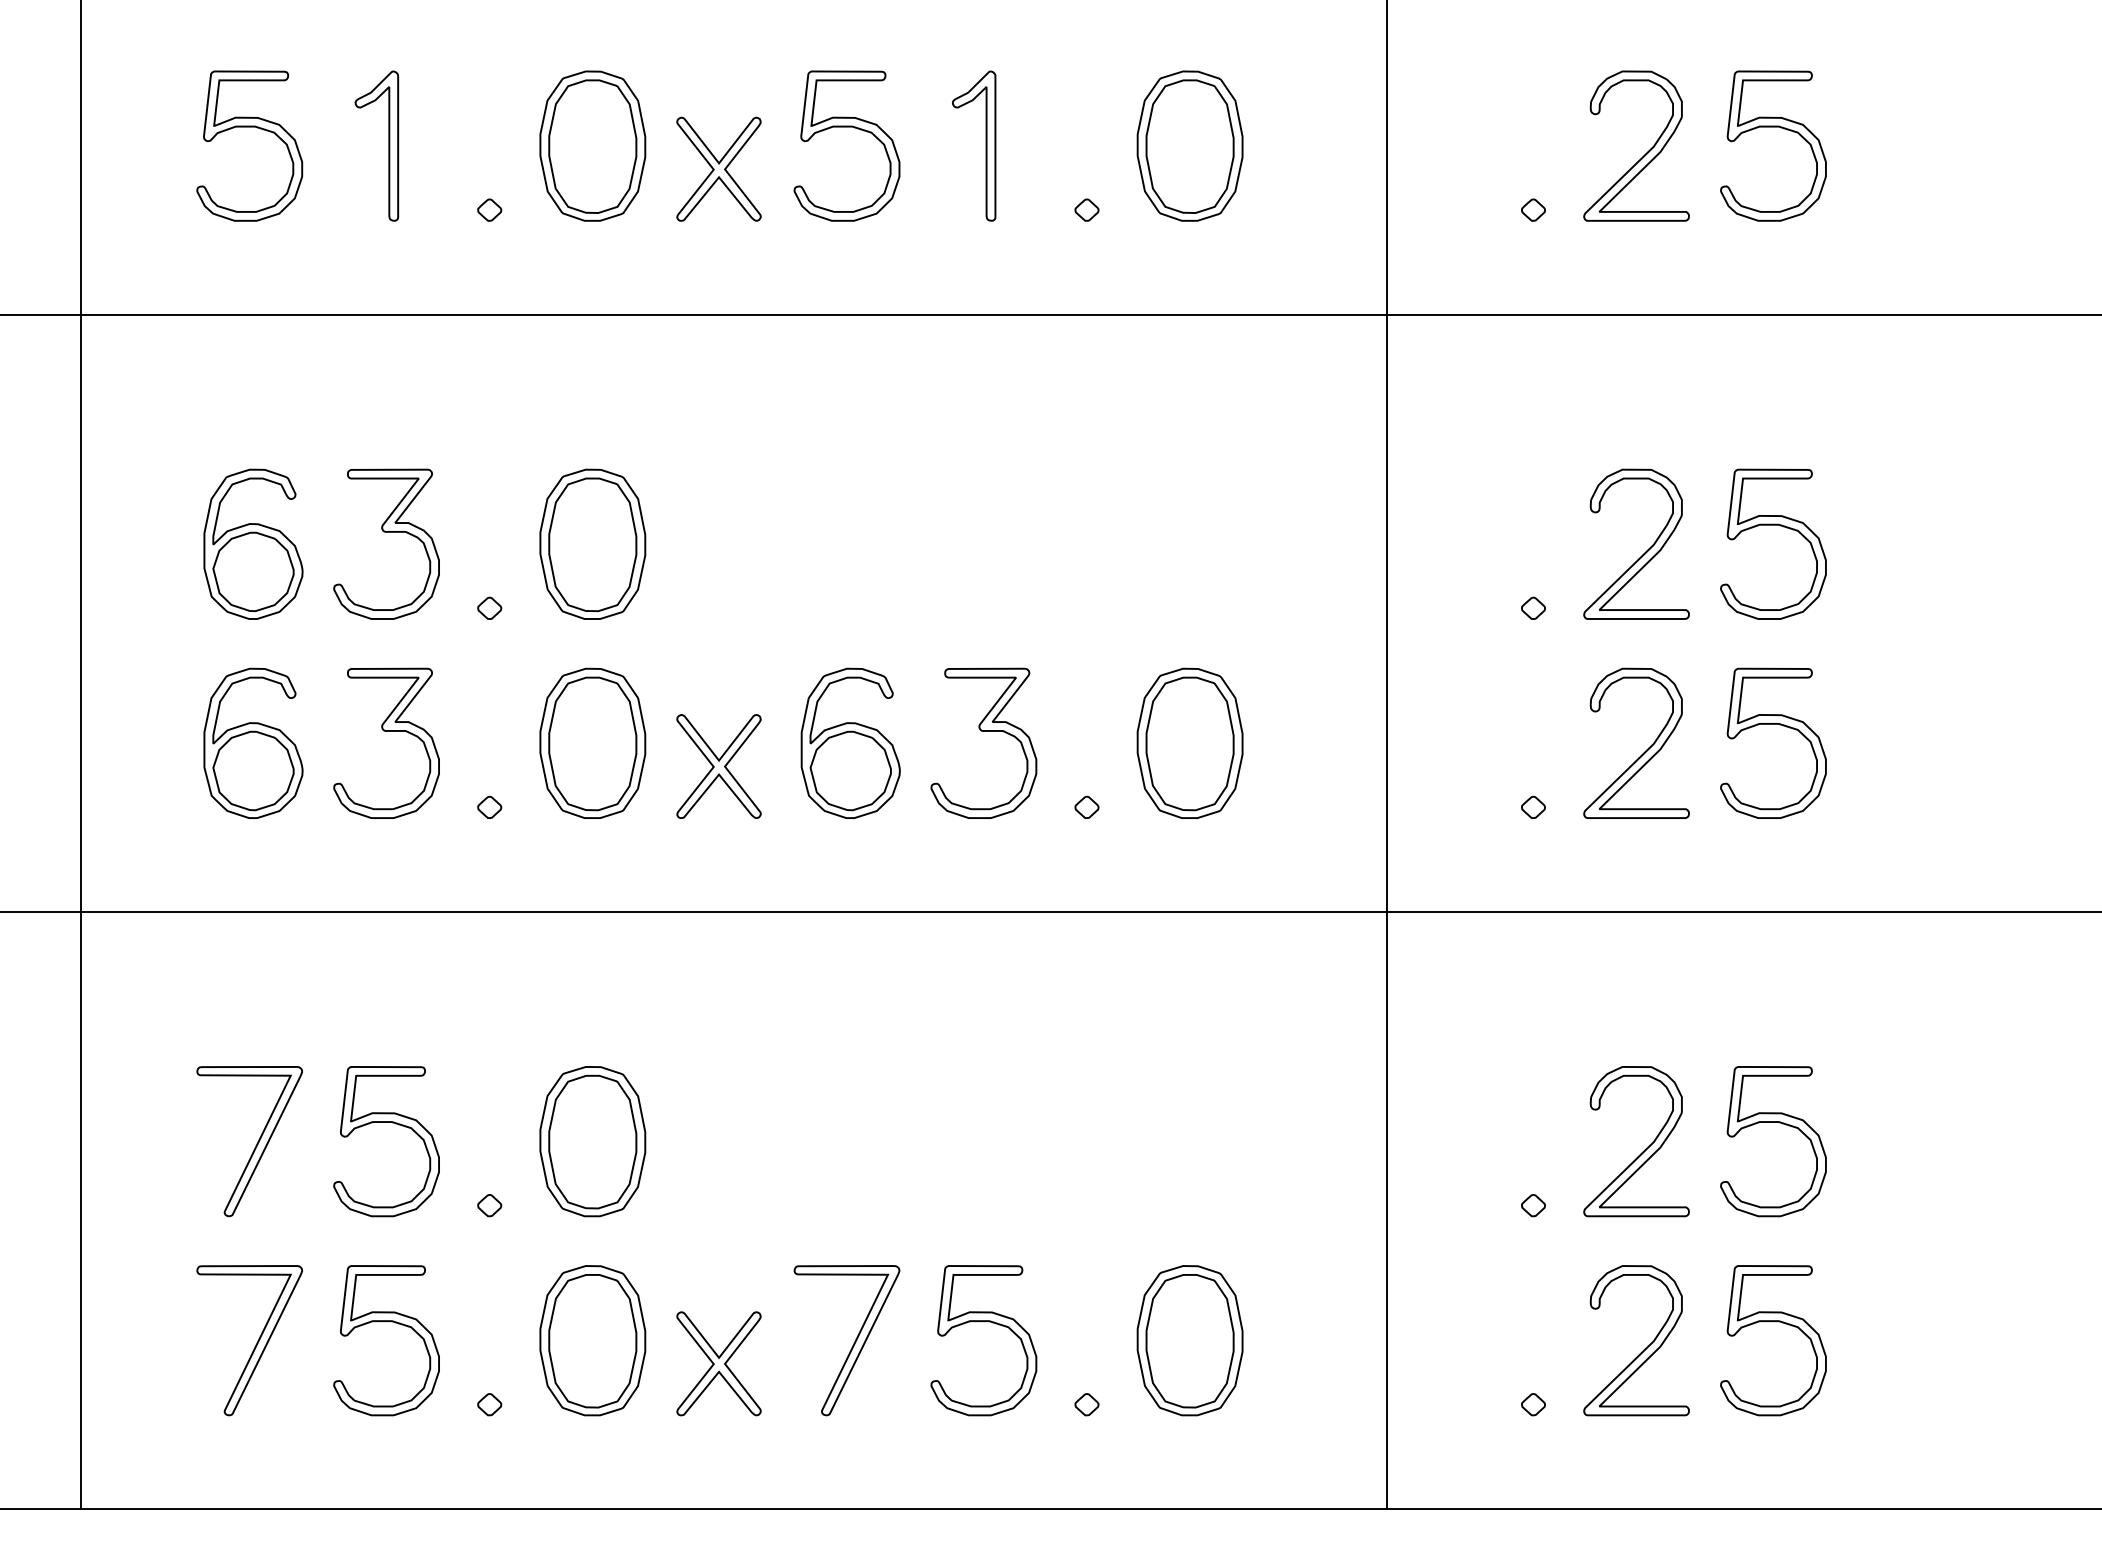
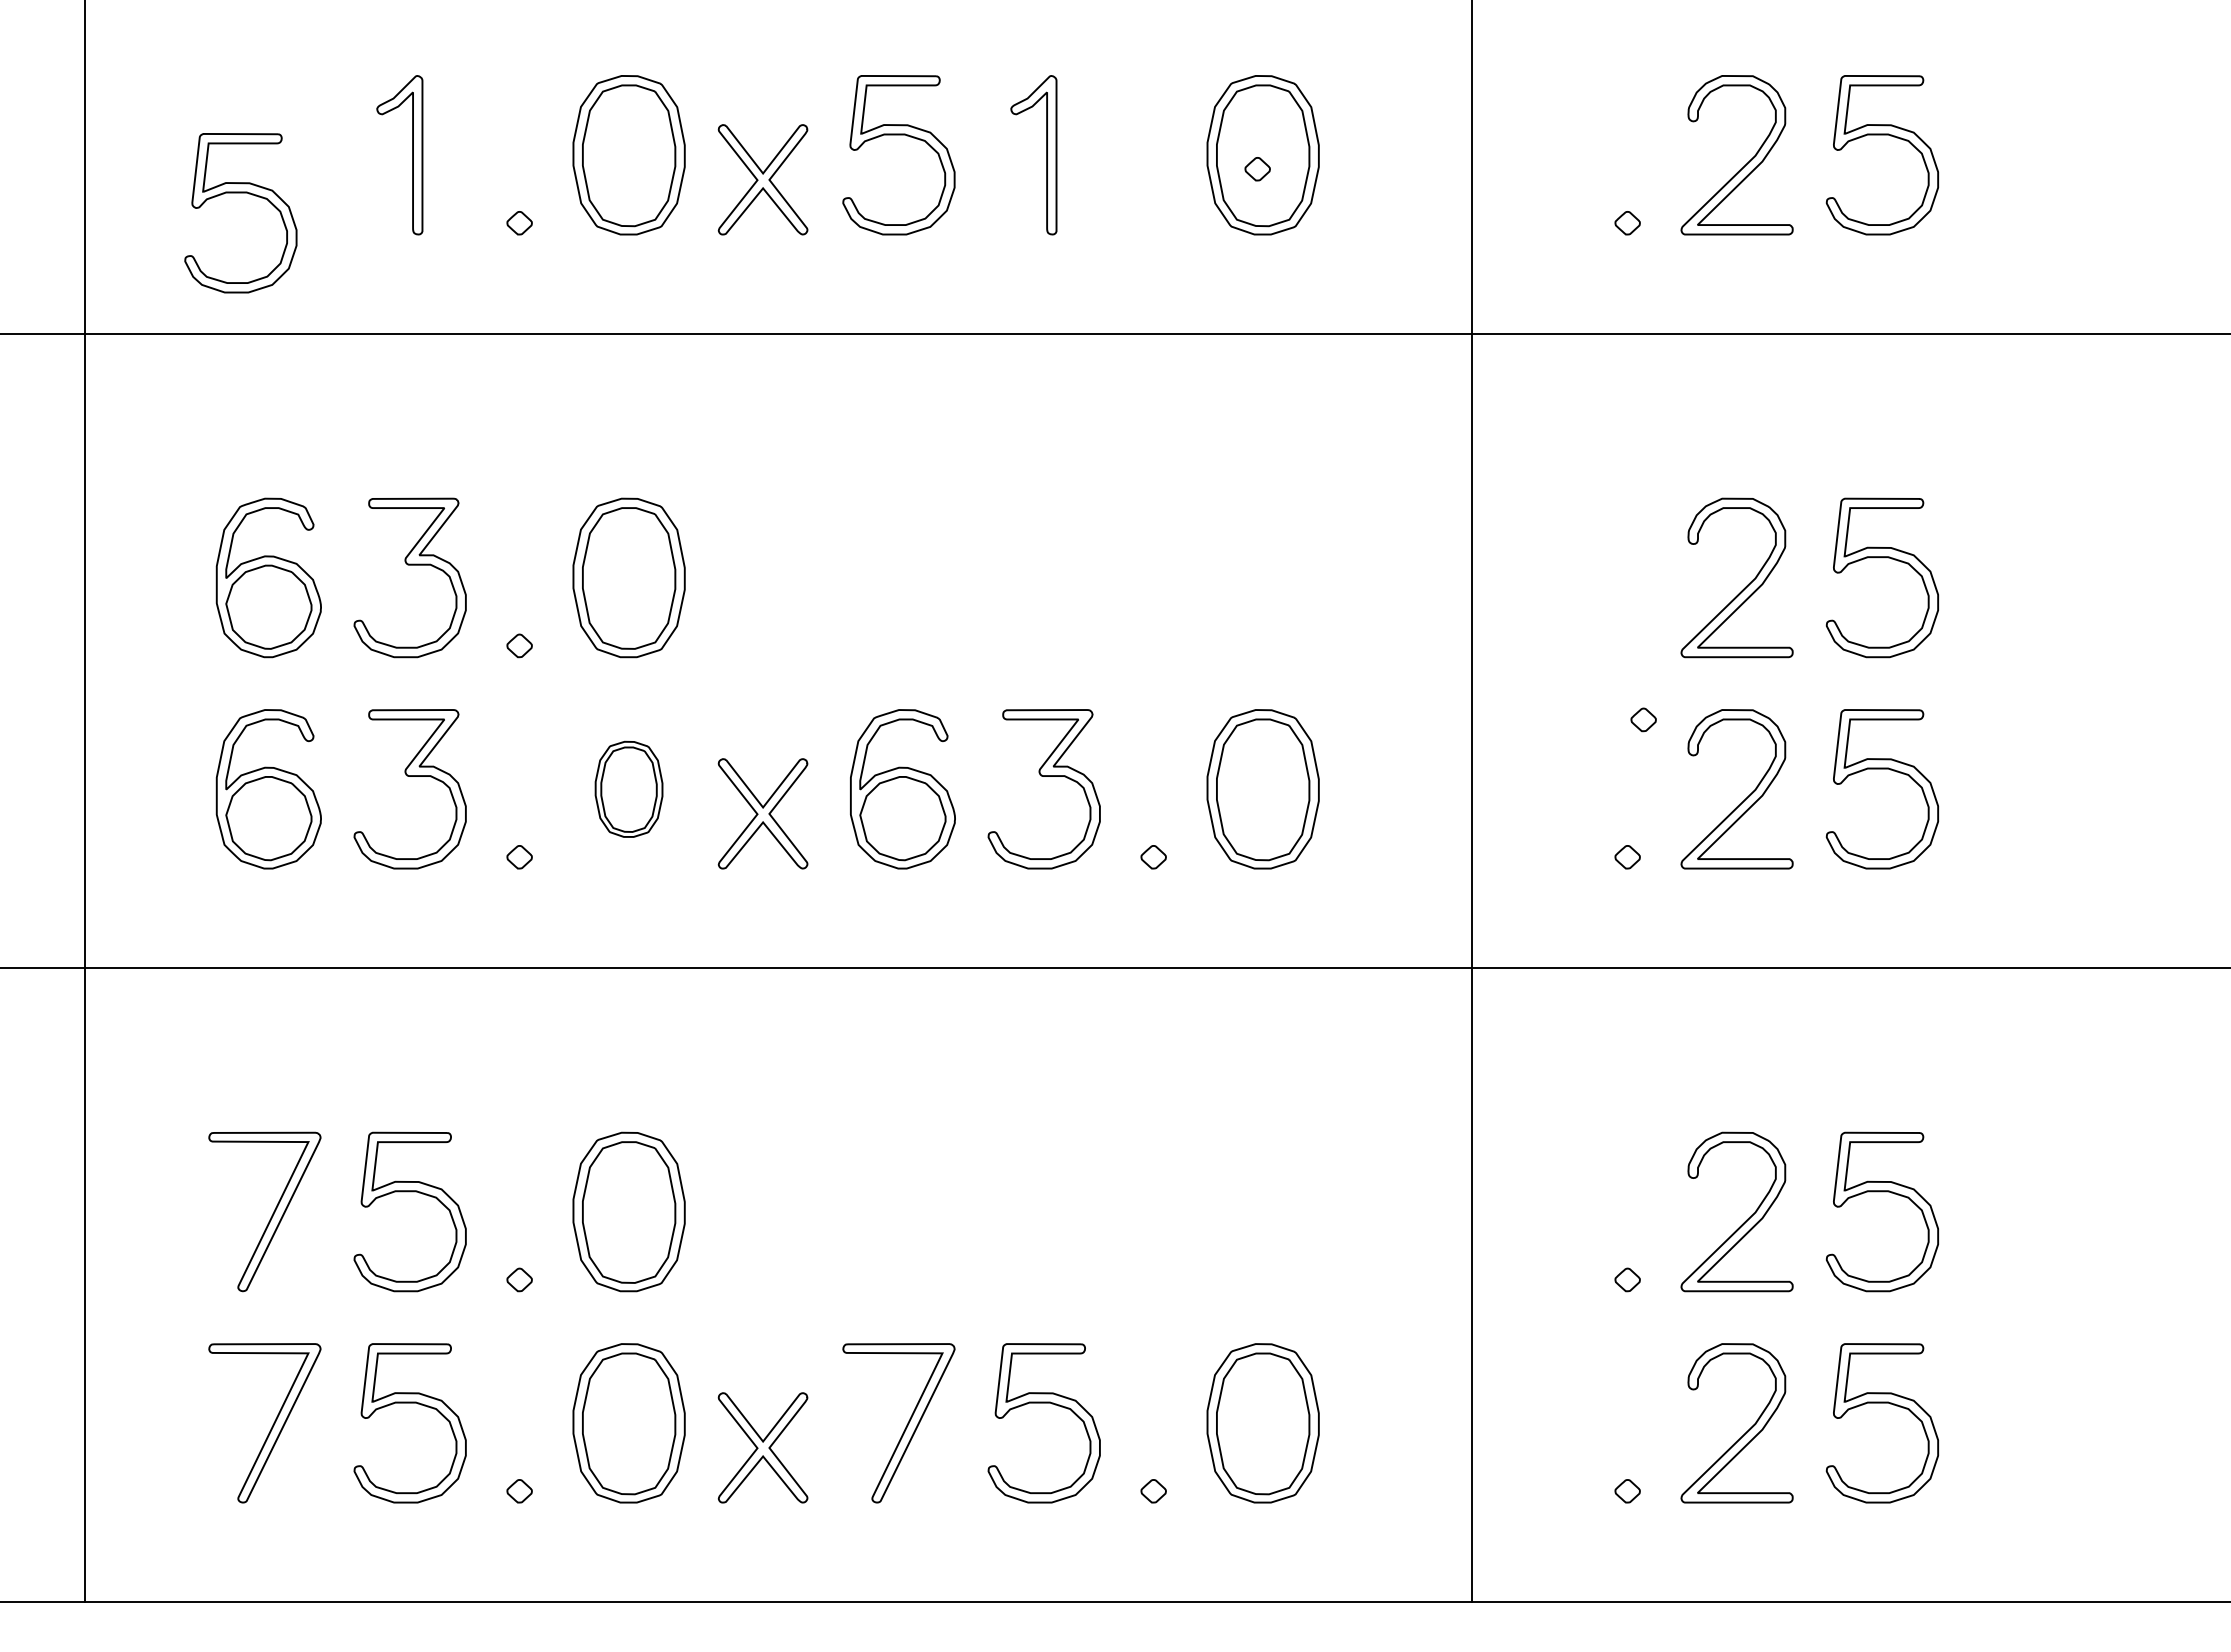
part: (249, 127) -> (240, 193), moved
part: (1086, 210) -> (1257, 169), moved
part: (1533, 607) -> (1643, 719), moved
part: (592, 743) -> (628, 789), size x0.6

